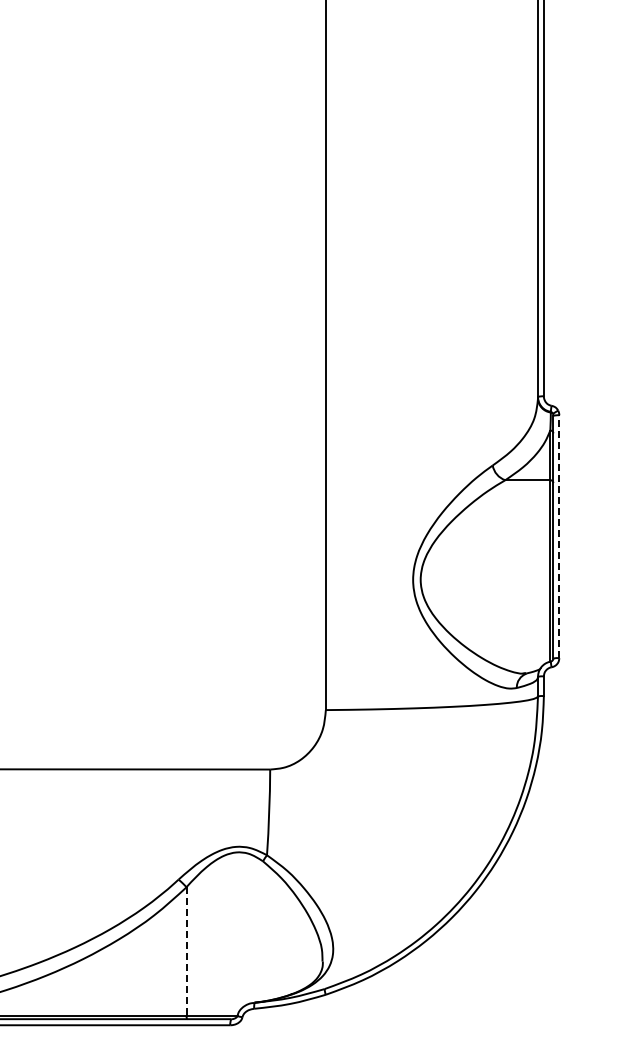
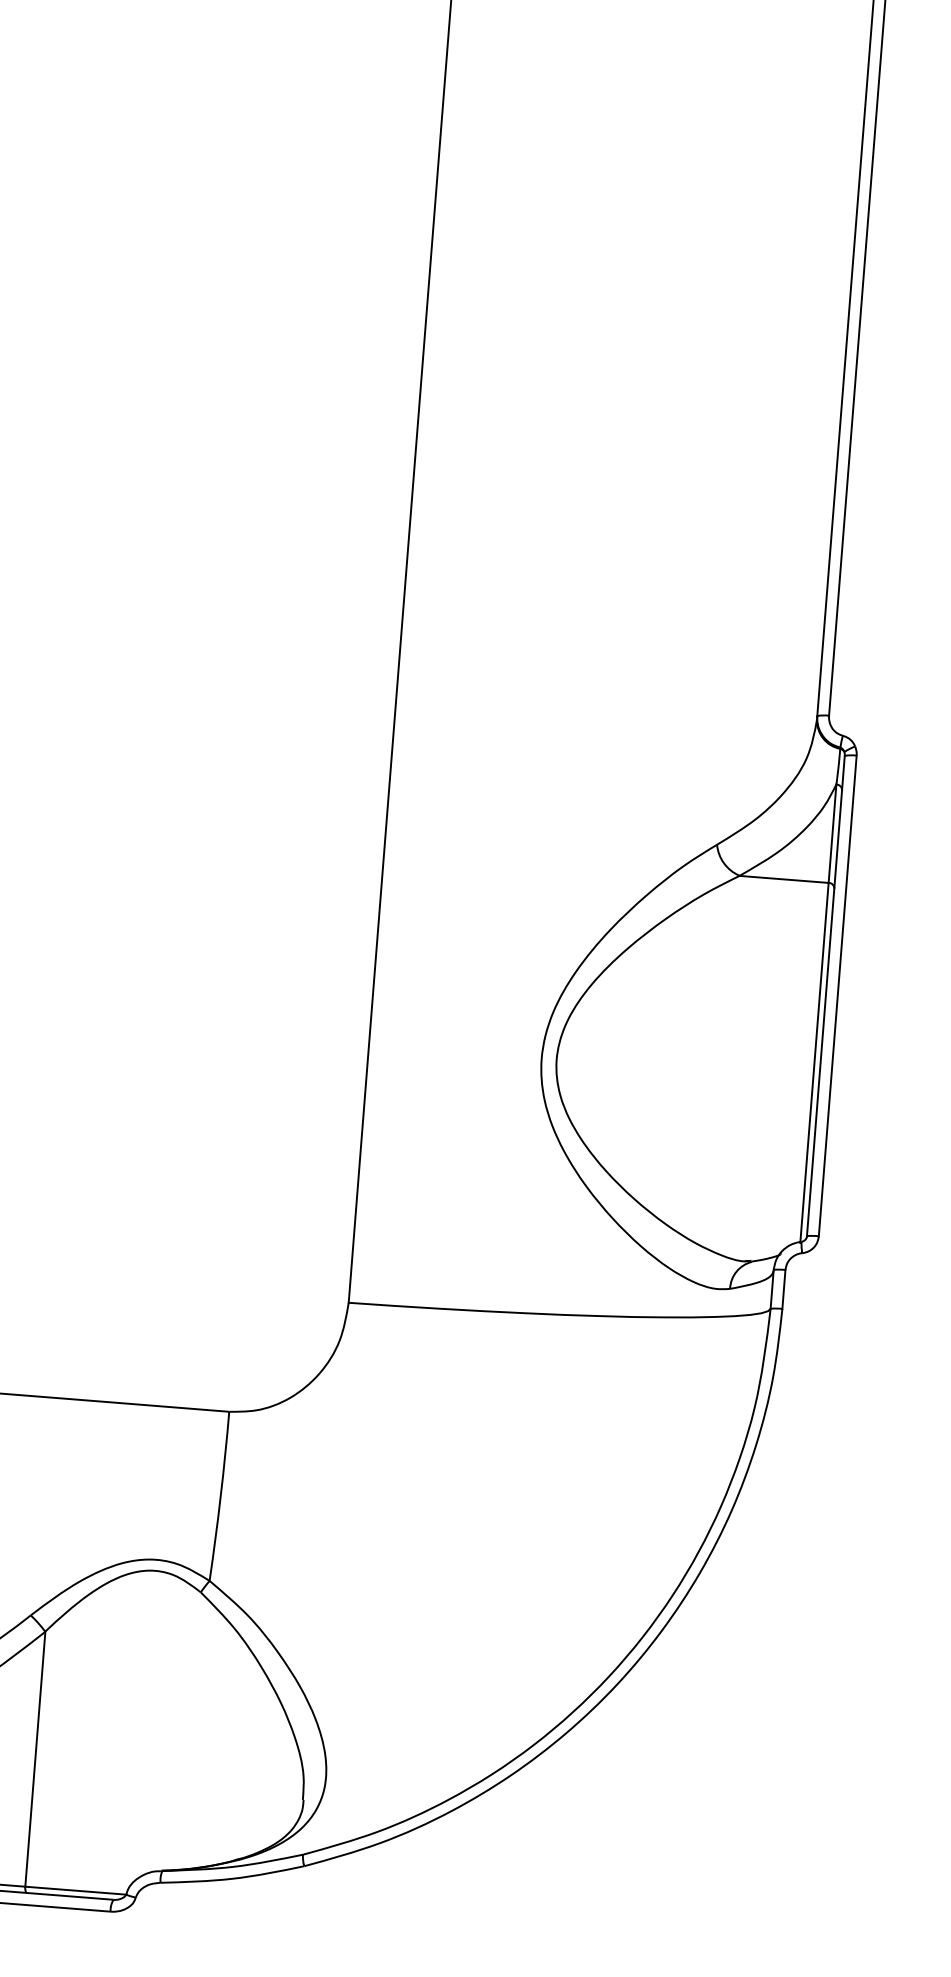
line: (559, 536) -> (838, 995), dashed -> solid
line: (186, 952) -> (35, 1760), dashed -> solid

